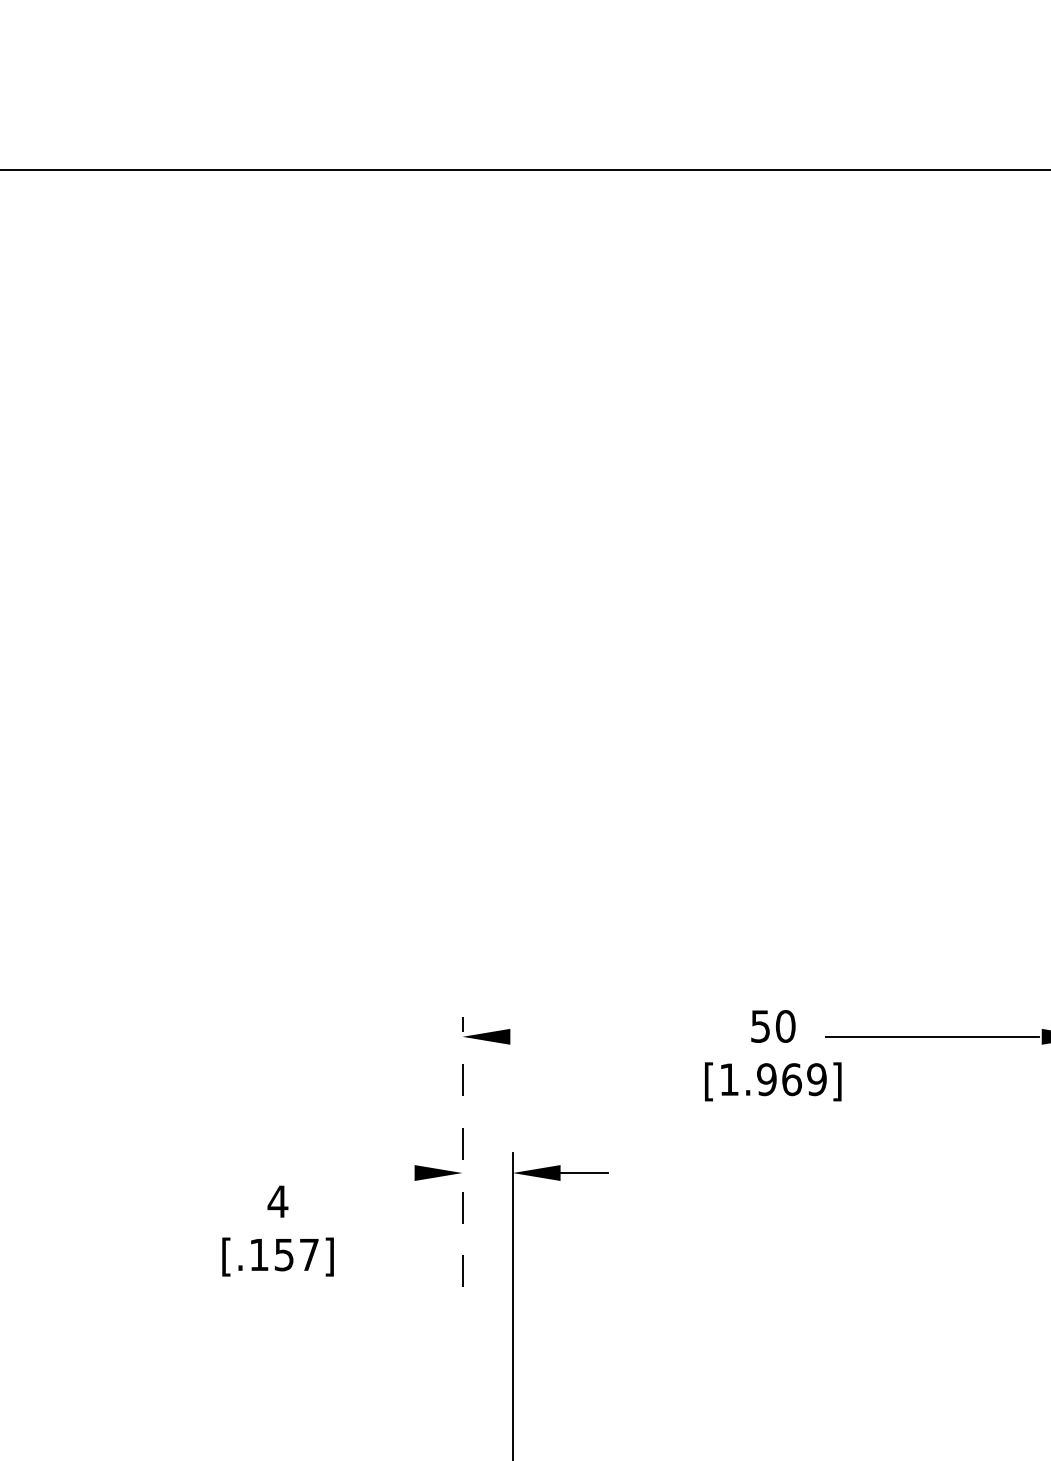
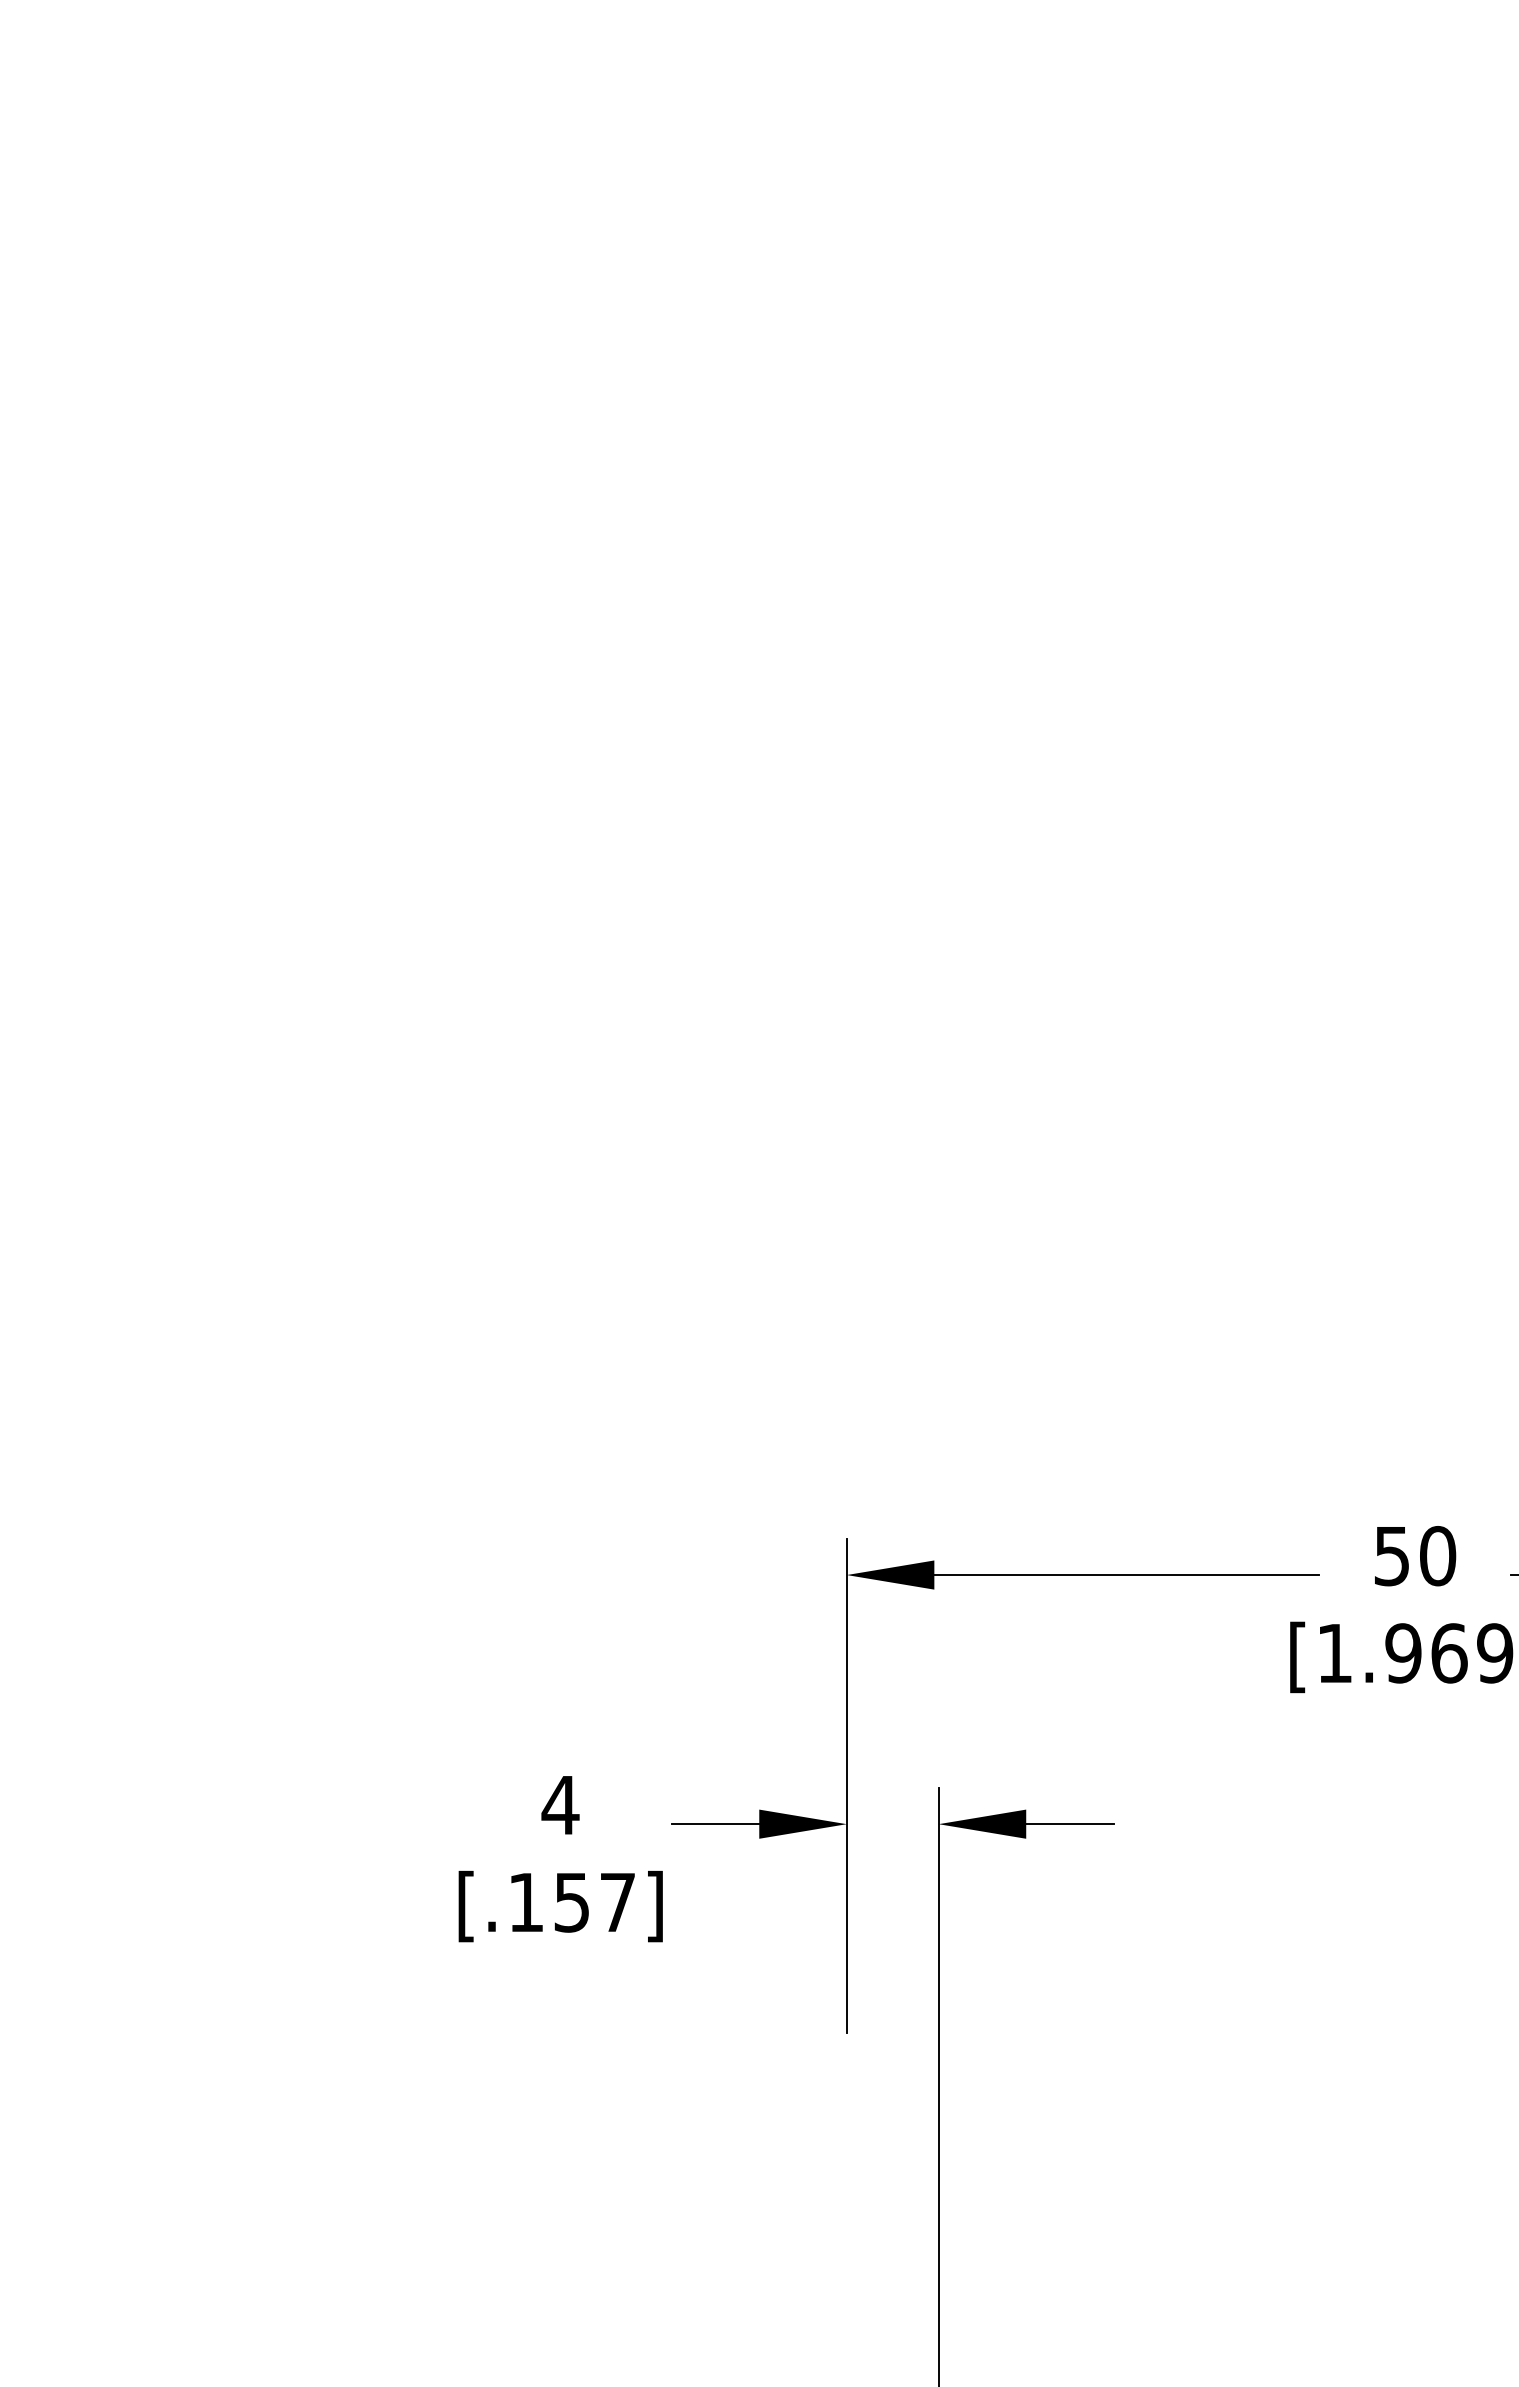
line: (613, 1036) -> (1122, 1574), added
line: (462, 1151) -> (846, 1784), dashed -> solid
line: (390, 1173) -> (715, 1825), added
text: (277, 1230) -> (559, 1857), moved

